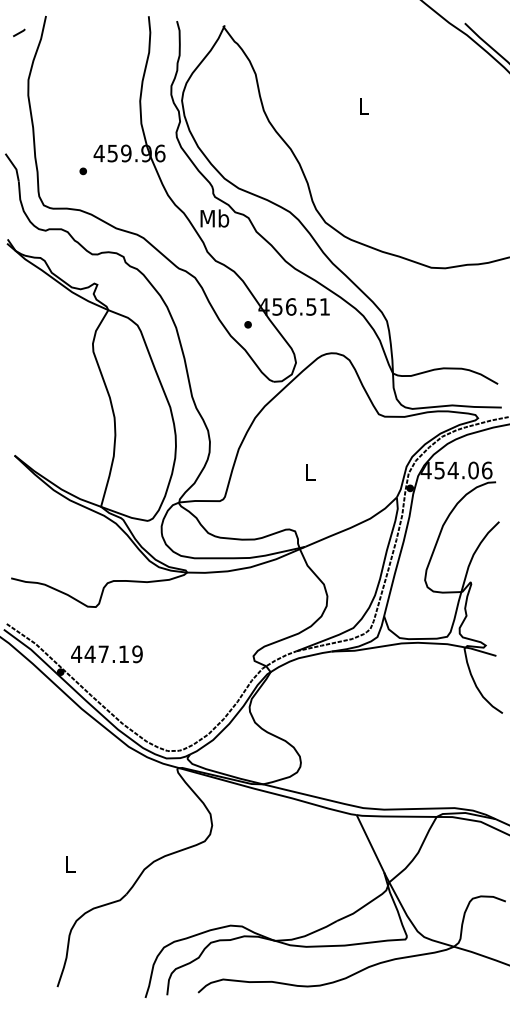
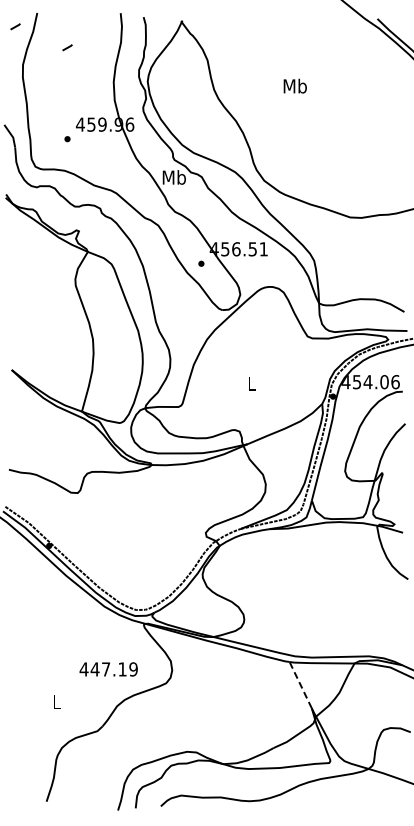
line: (83, 58) -> (67, 47), added
text: (362, 105) -> (294, 85), L -> Mb
text: (106, 654) -> (108, 669), moved
line: (370, 844) -> (300, 685), solid -> dashed

